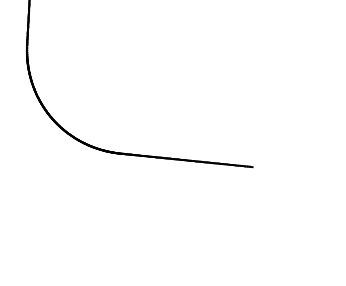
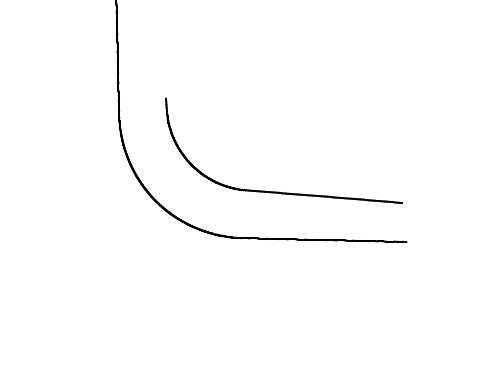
part: (152, 117) -> (279, 191), added

